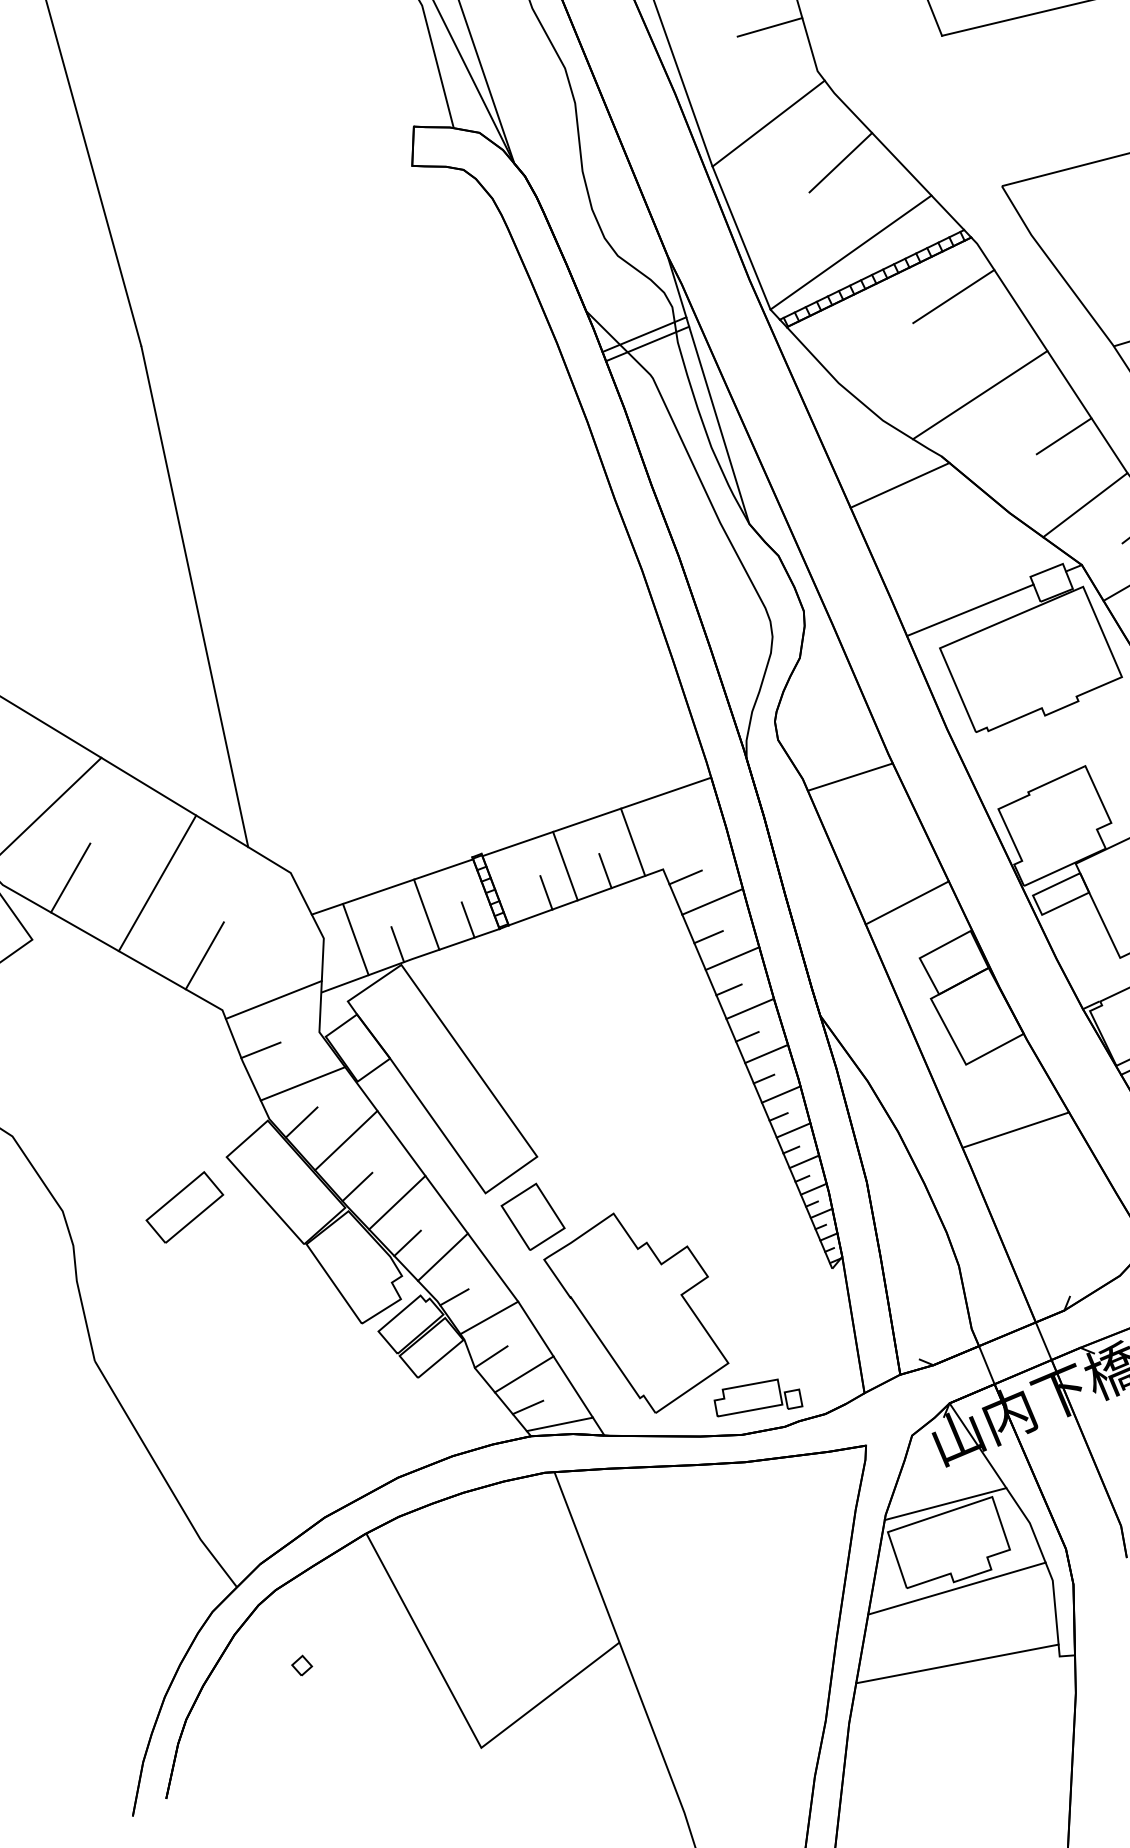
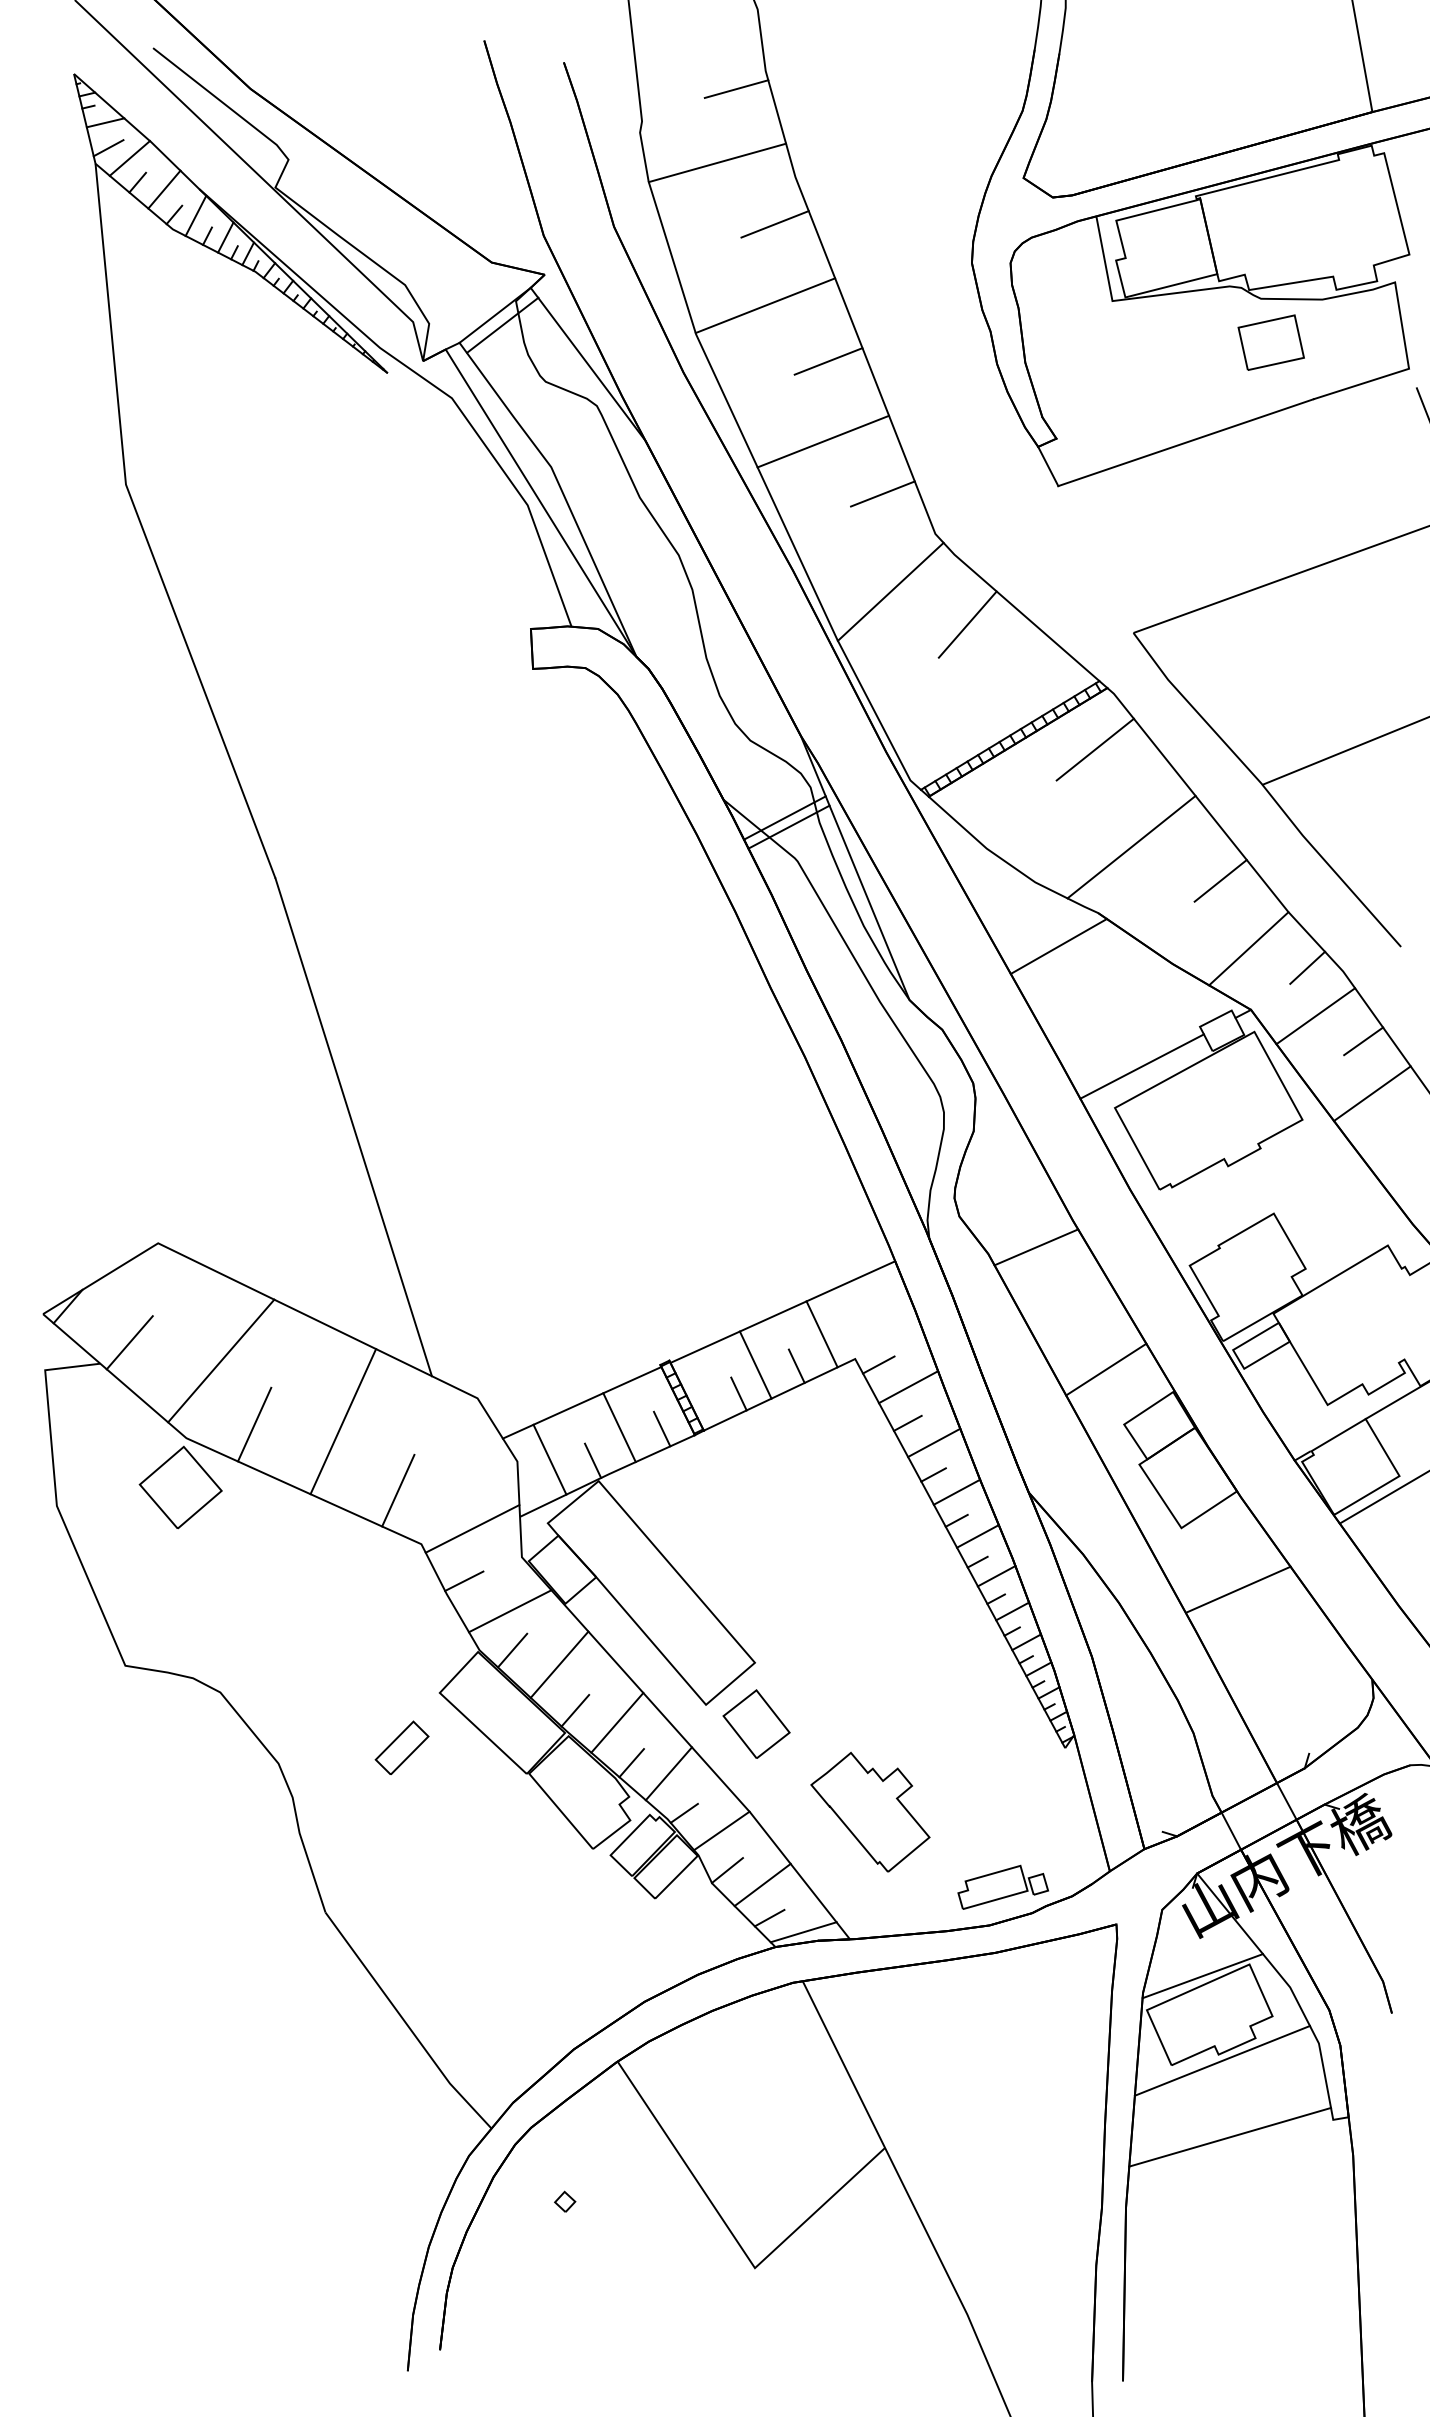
line: (850, 252) -> (986, 714), removed
part: (184, 1206) -> (401, 1747), size x0.7
part: (636, 1313) -> (870, 1812), size x0.6

